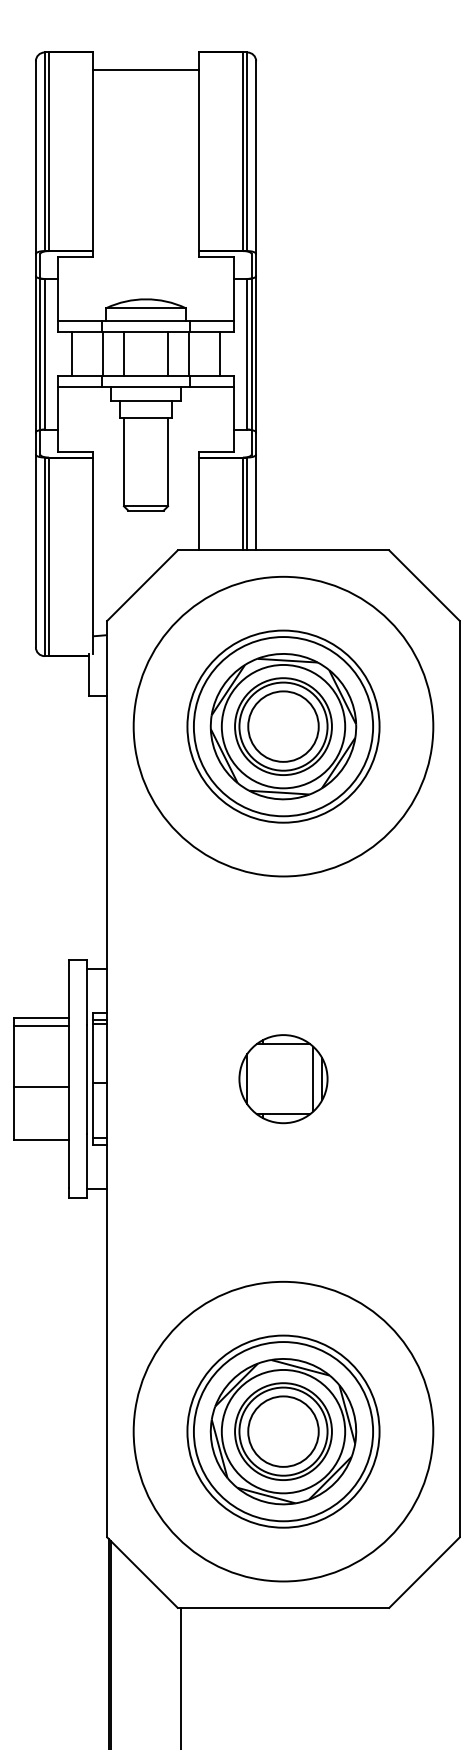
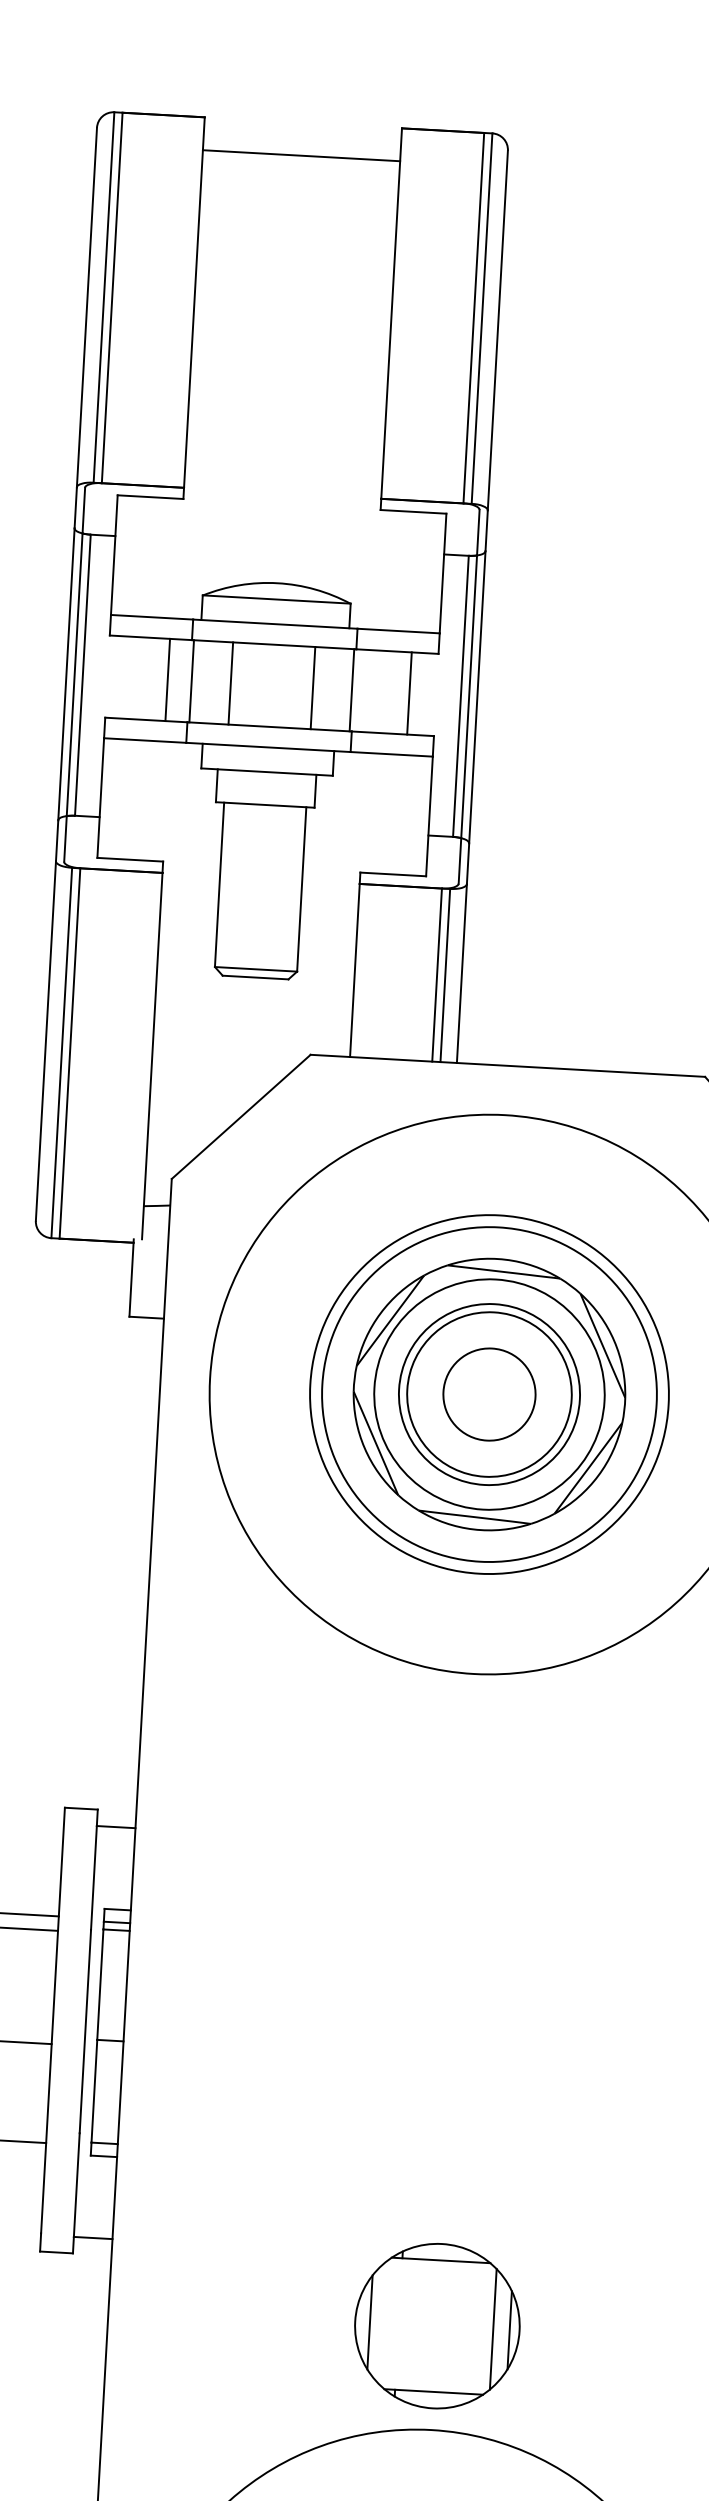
line: (72, 354) -> (168, 680), moved
circle: (283, 726) -> (489, 1394), size x0.7
part: (283, 1079) -> (437, 2326), moved

